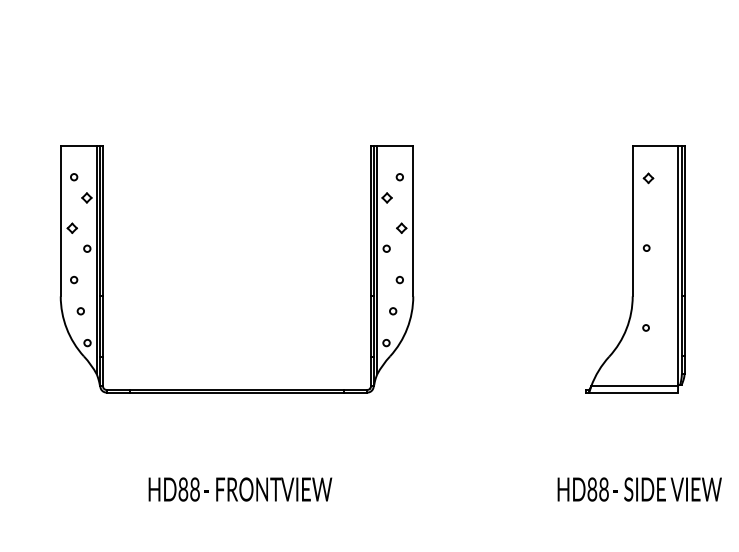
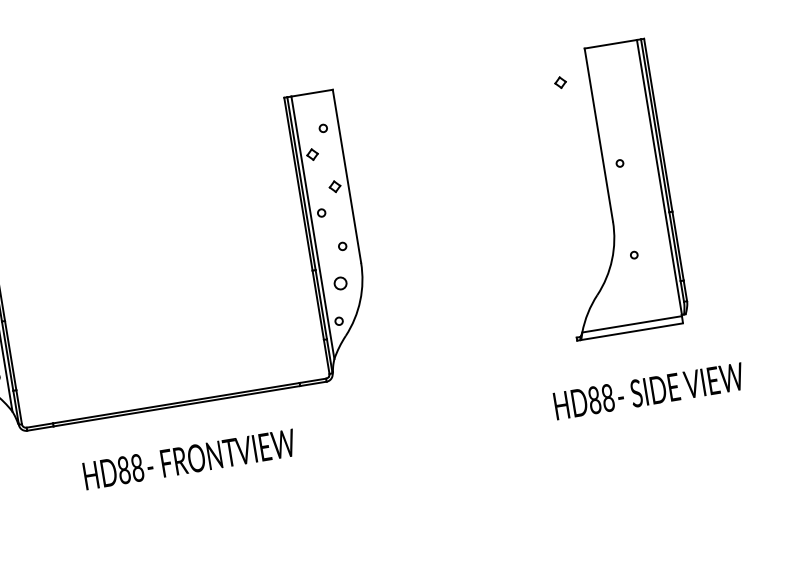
part: (648, 178) -> (560, 82), moved
circle: (393, 311) -> (341, 283), size x1.6
text: (240, 489) -> (189, 459), moved
text: (639, 489) -> (648, 391), moved

